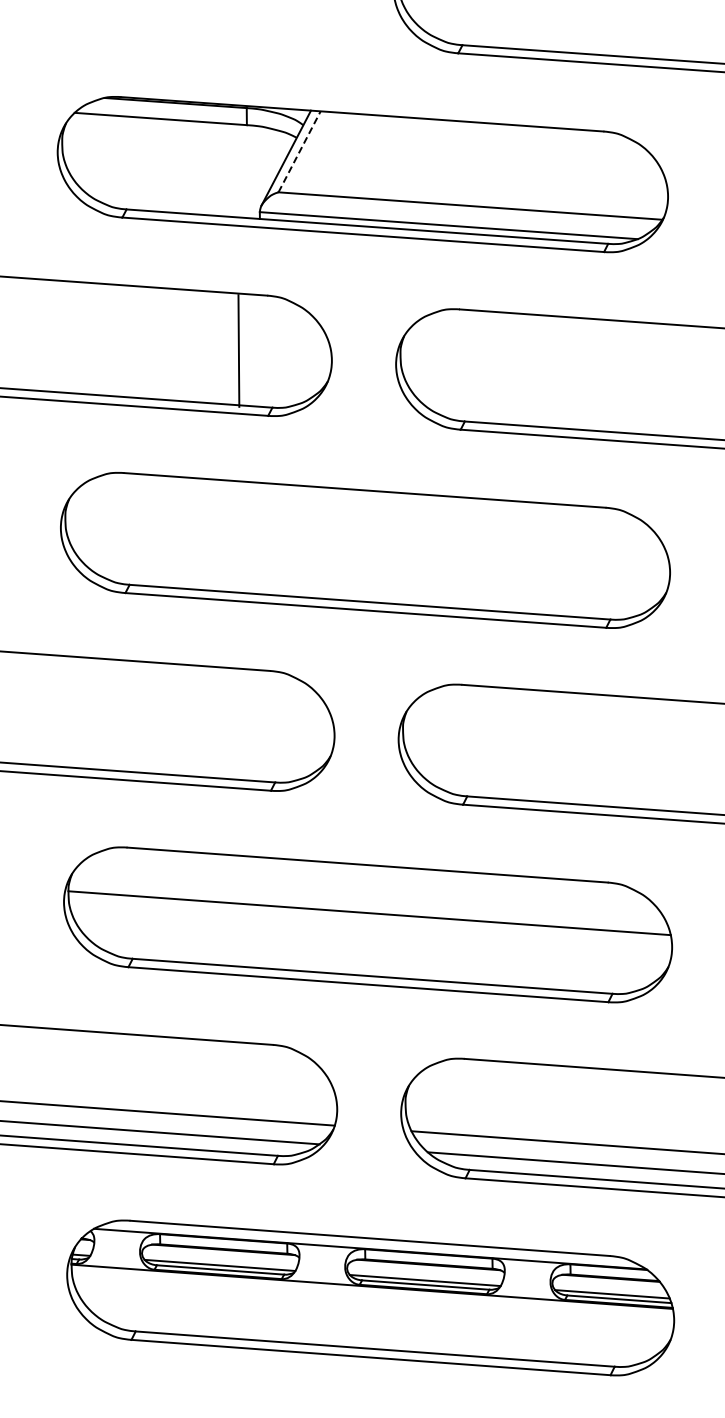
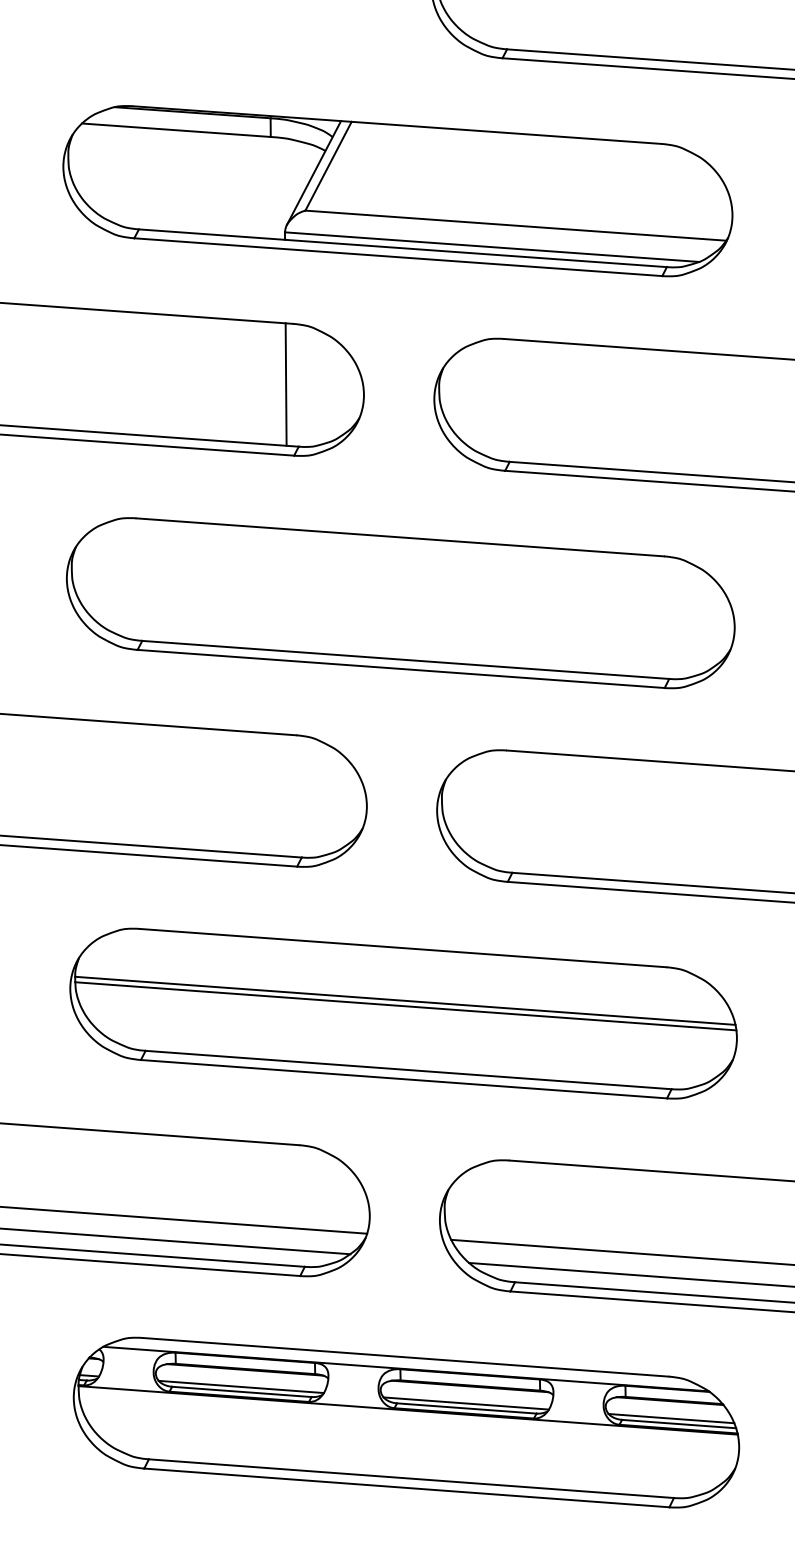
line: (299, 151) -> (328, 165), dashed -> solid
line: (238, 350) -> (285, 384), moved
line: (369, 918) -> (405, 1006), added

